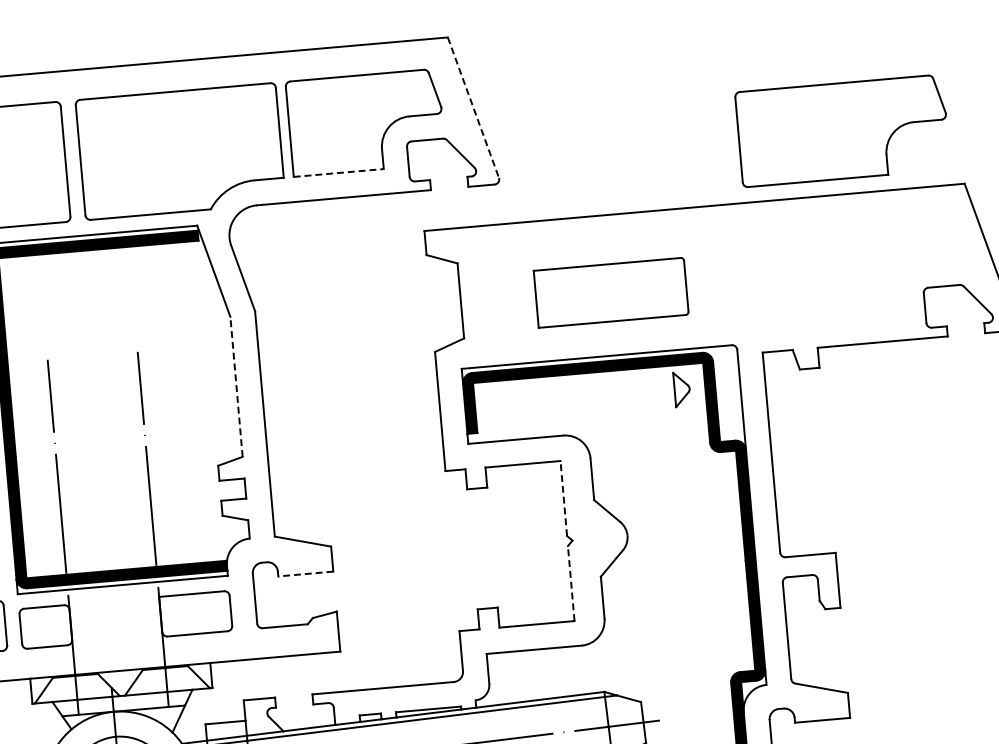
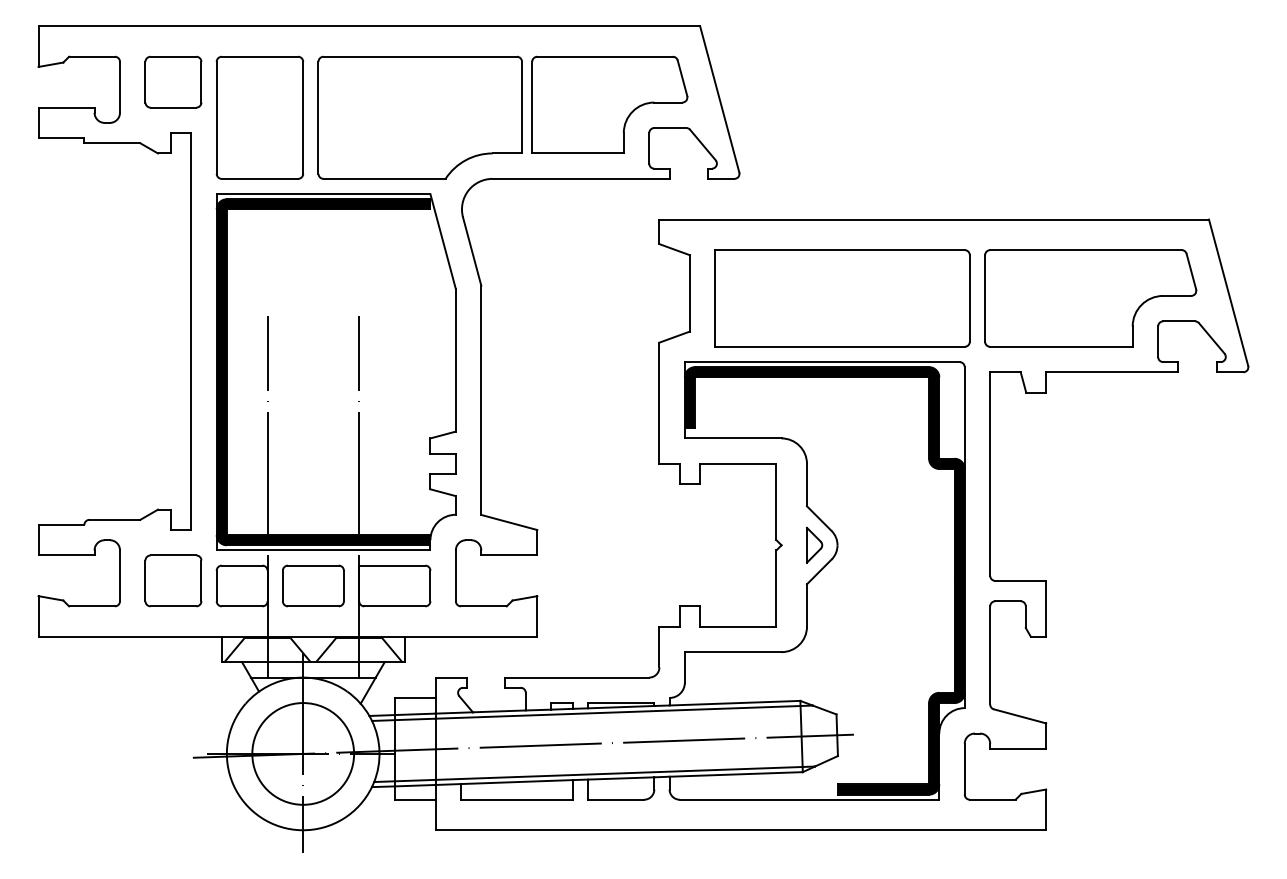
line: (473, 107) -> (719, 99), dashed -> solid
part: (842, 130) -> (1090, 298), moved
line: (339, 173) -> (578, 153), dashed -> solid
part: (611, 292) -> (842, 298), size x1.67
line: (236, 386) -> (455, 359), dashed -> solid
part: (682, 389) -> (814, 545), moved
line: (563, 498) -> (776, 501), dashed -> solid
line: (306, 574) -> (509, 555), dashed -> solid
line: (571, 583) -> (776, 588), dashed -> solid
part: (115, 620) -> (313, 585), added

